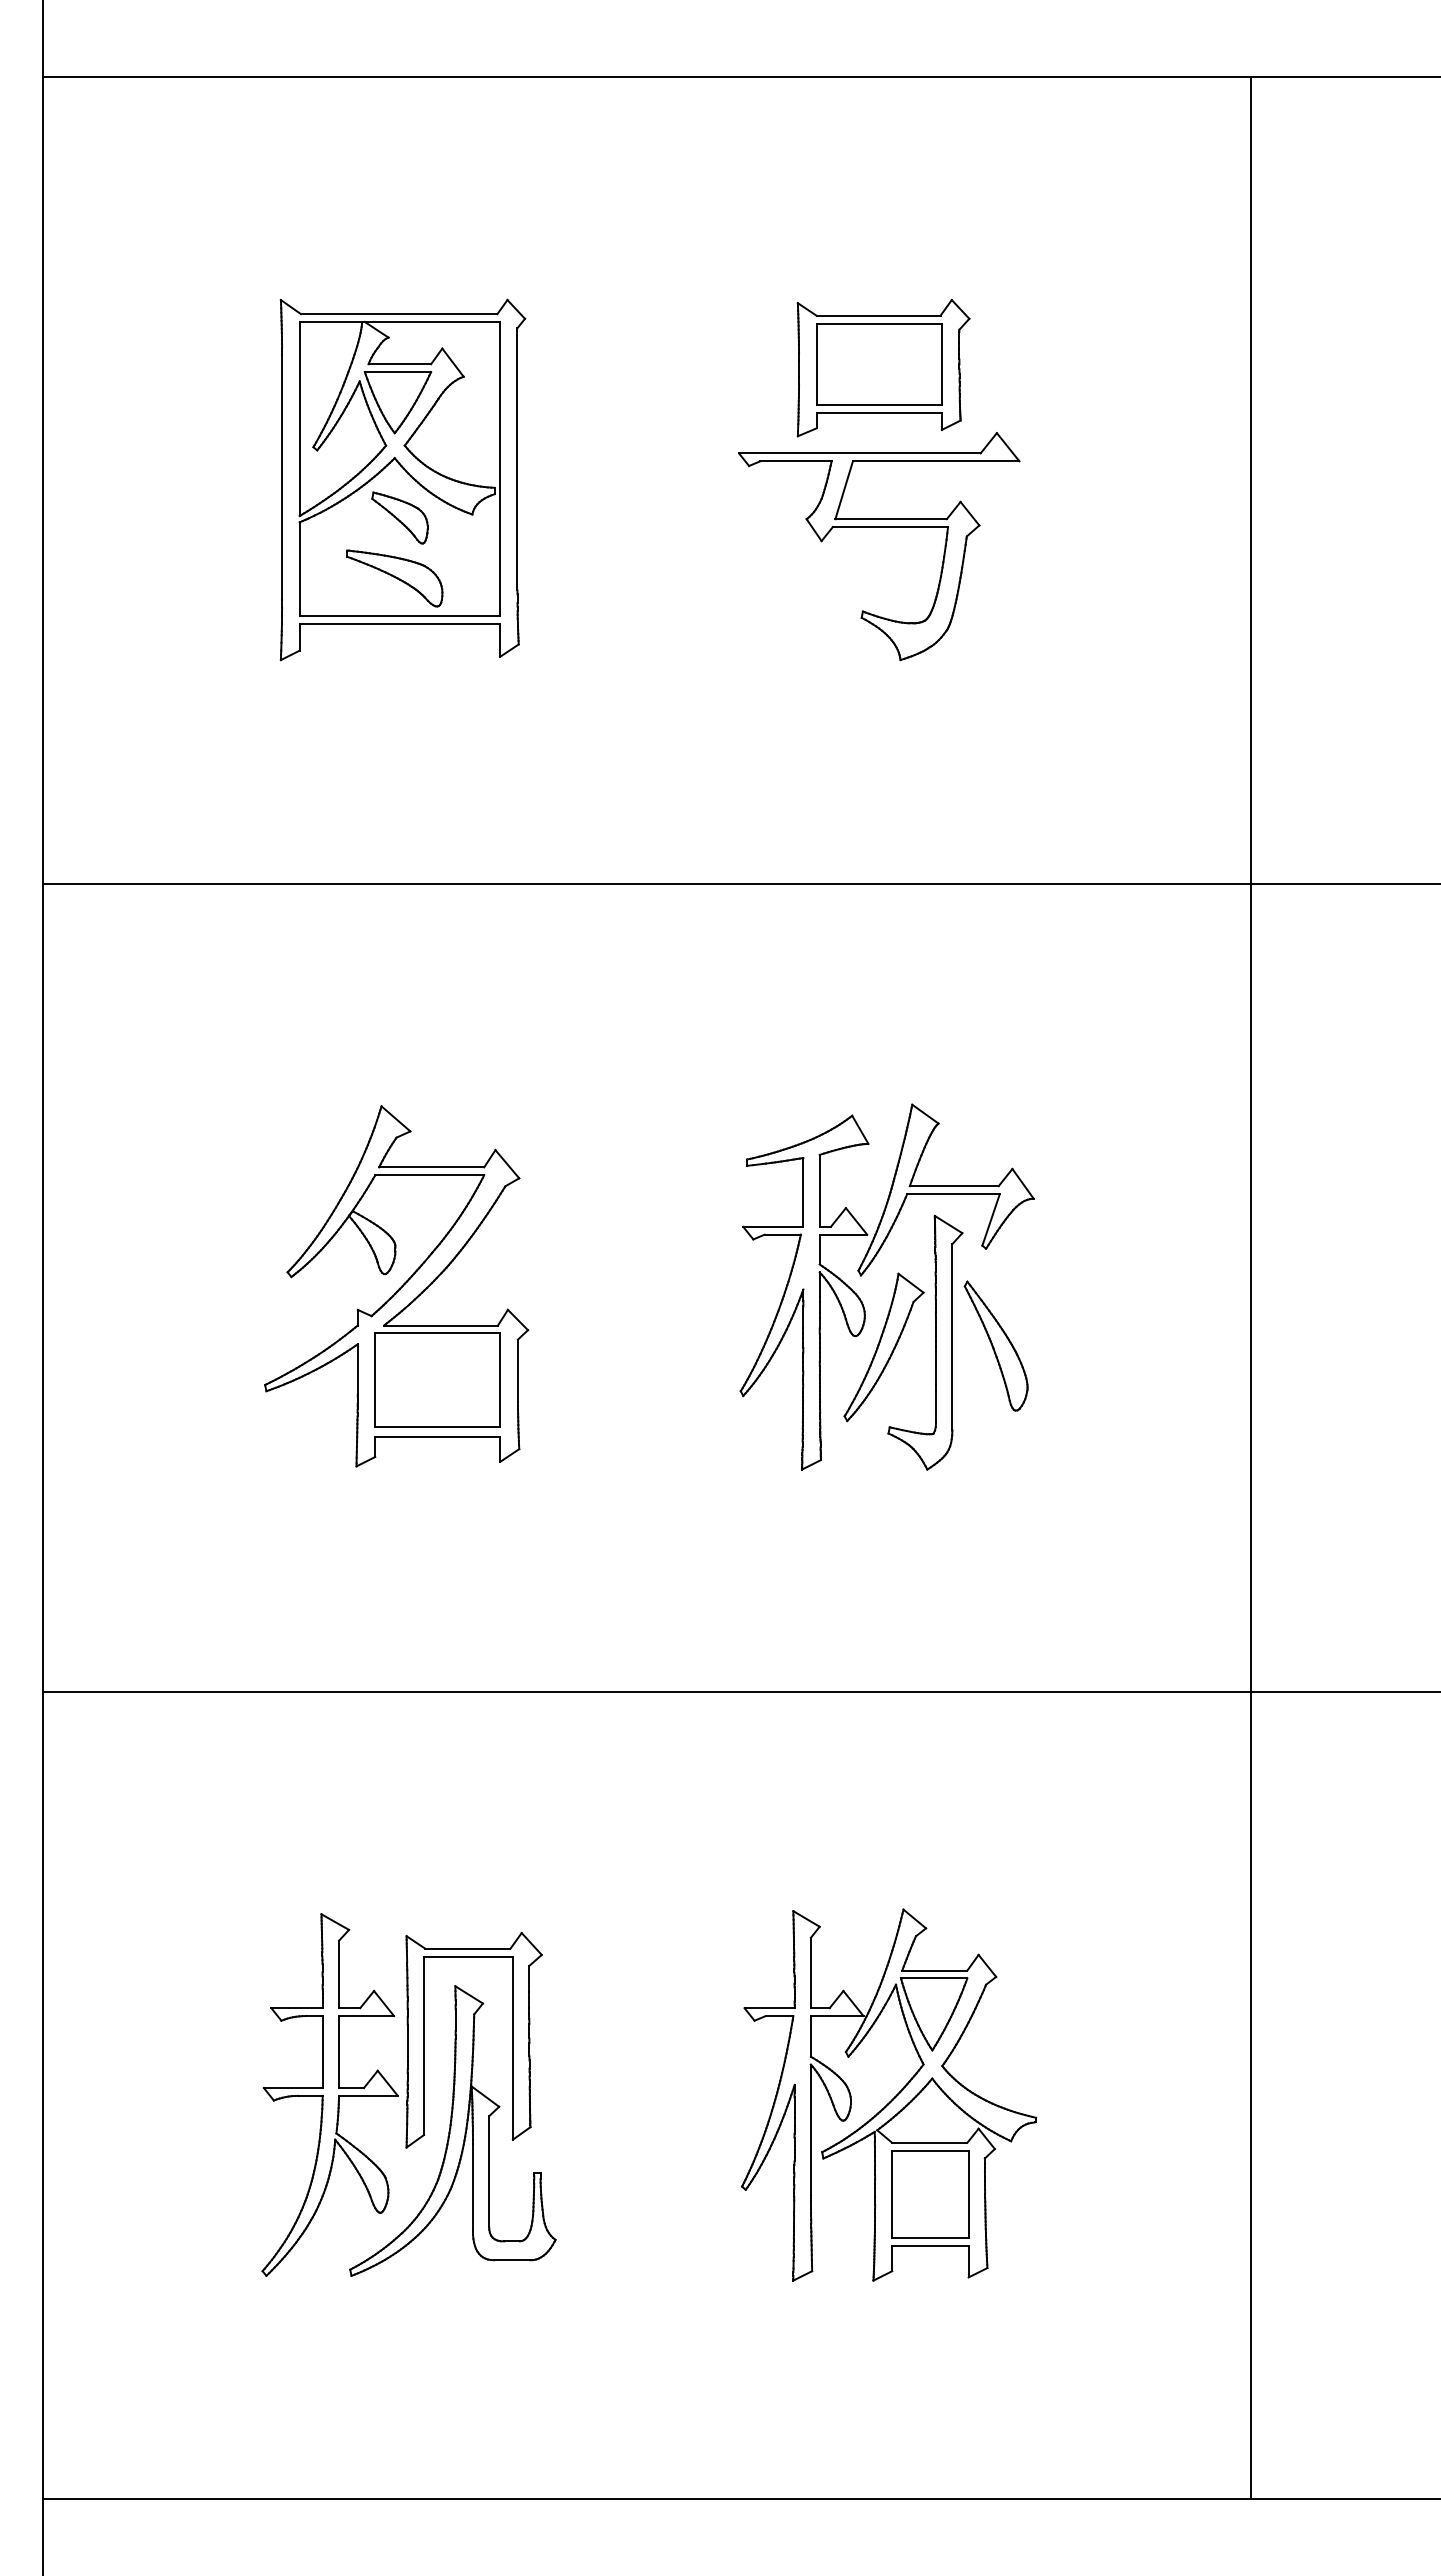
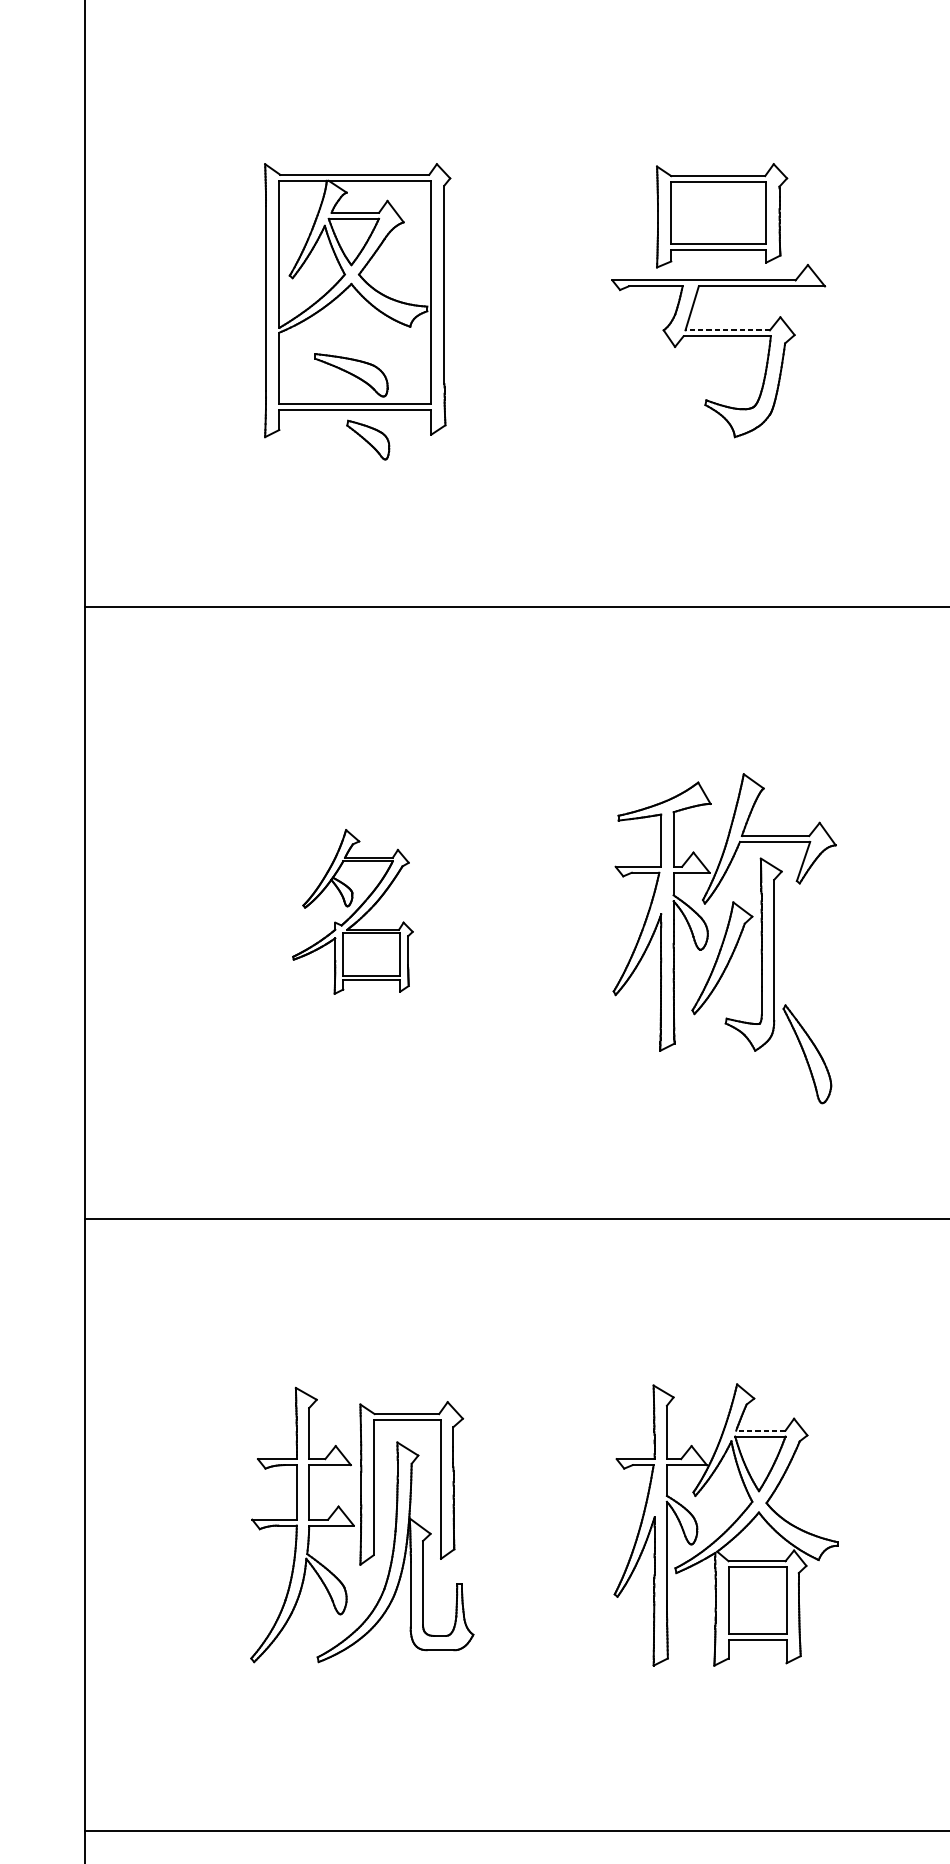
part: (399, 517) -> (367, 439), moved
line: (891, 519) -> (728, 330), solid -> dashed
part: (396, 1286) -> (352, 912), size x0.6
part: (995, 1345) -> (806, 1053), moved
line: (934, 1970) -> (760, 1430), solid -> dashed

